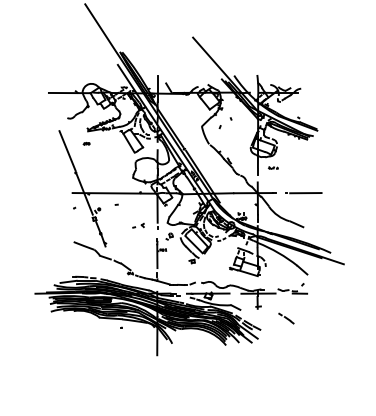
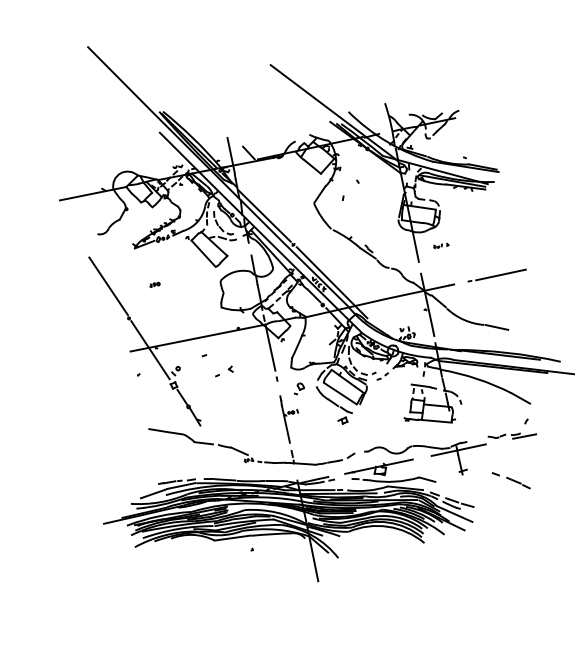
part: (86, 143) -> (154, 284), moved
part: (138, 225) -> (223, 371), moved
part: (286, 318) -> (511, 480), size x1.43

